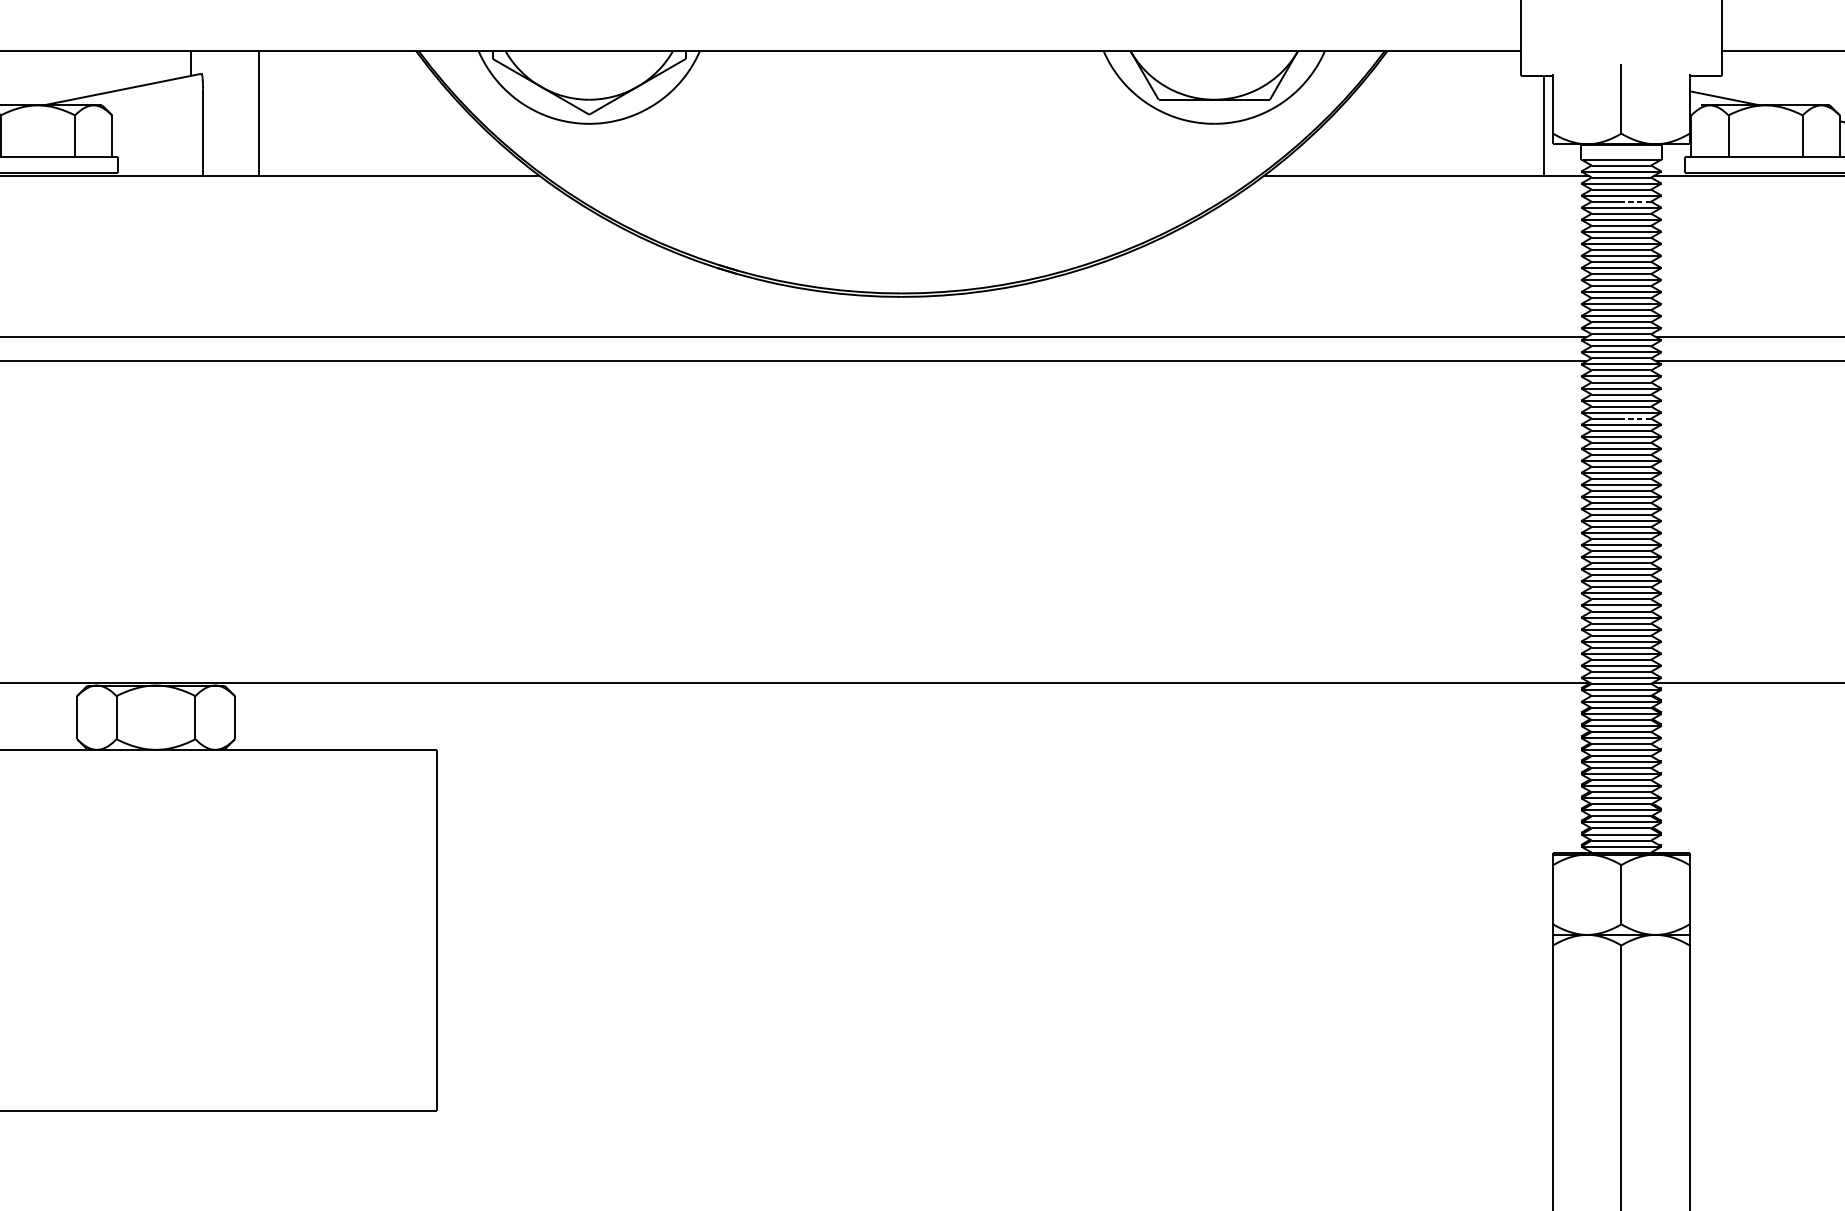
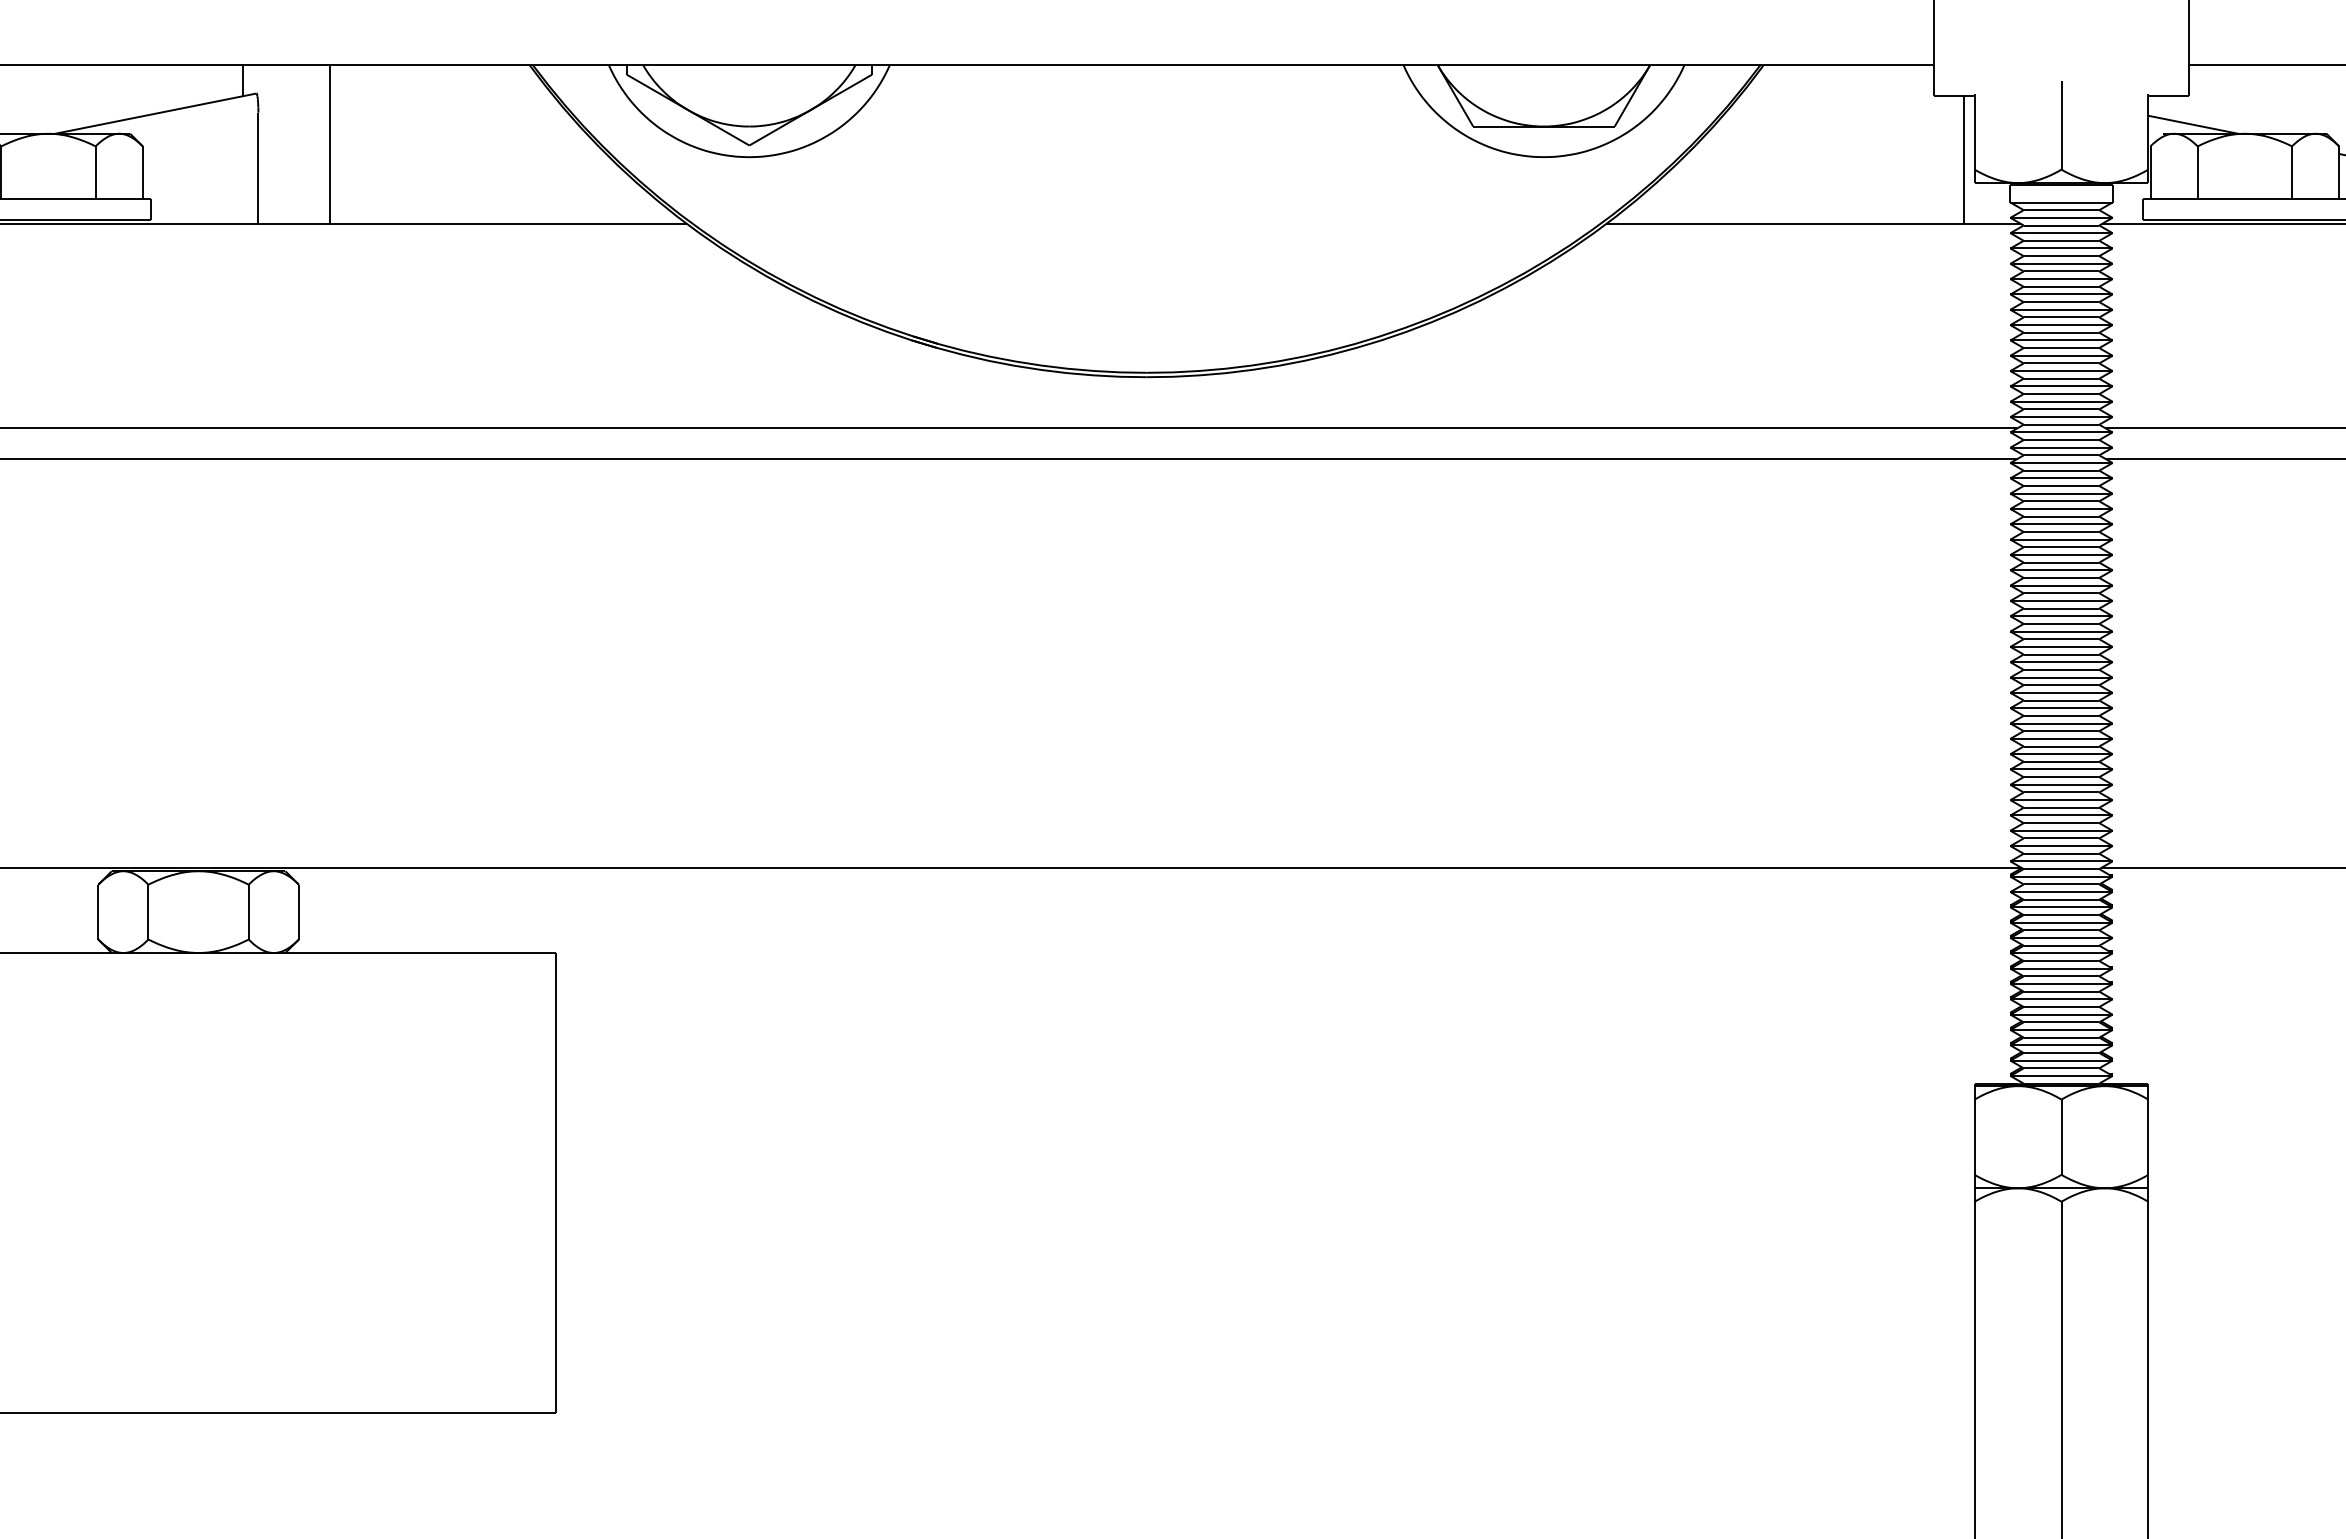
line: (1636, 201) -> (2080, 256), dashed -> solid
line: (1636, 418) -> (2080, 531), dashed -> solid

